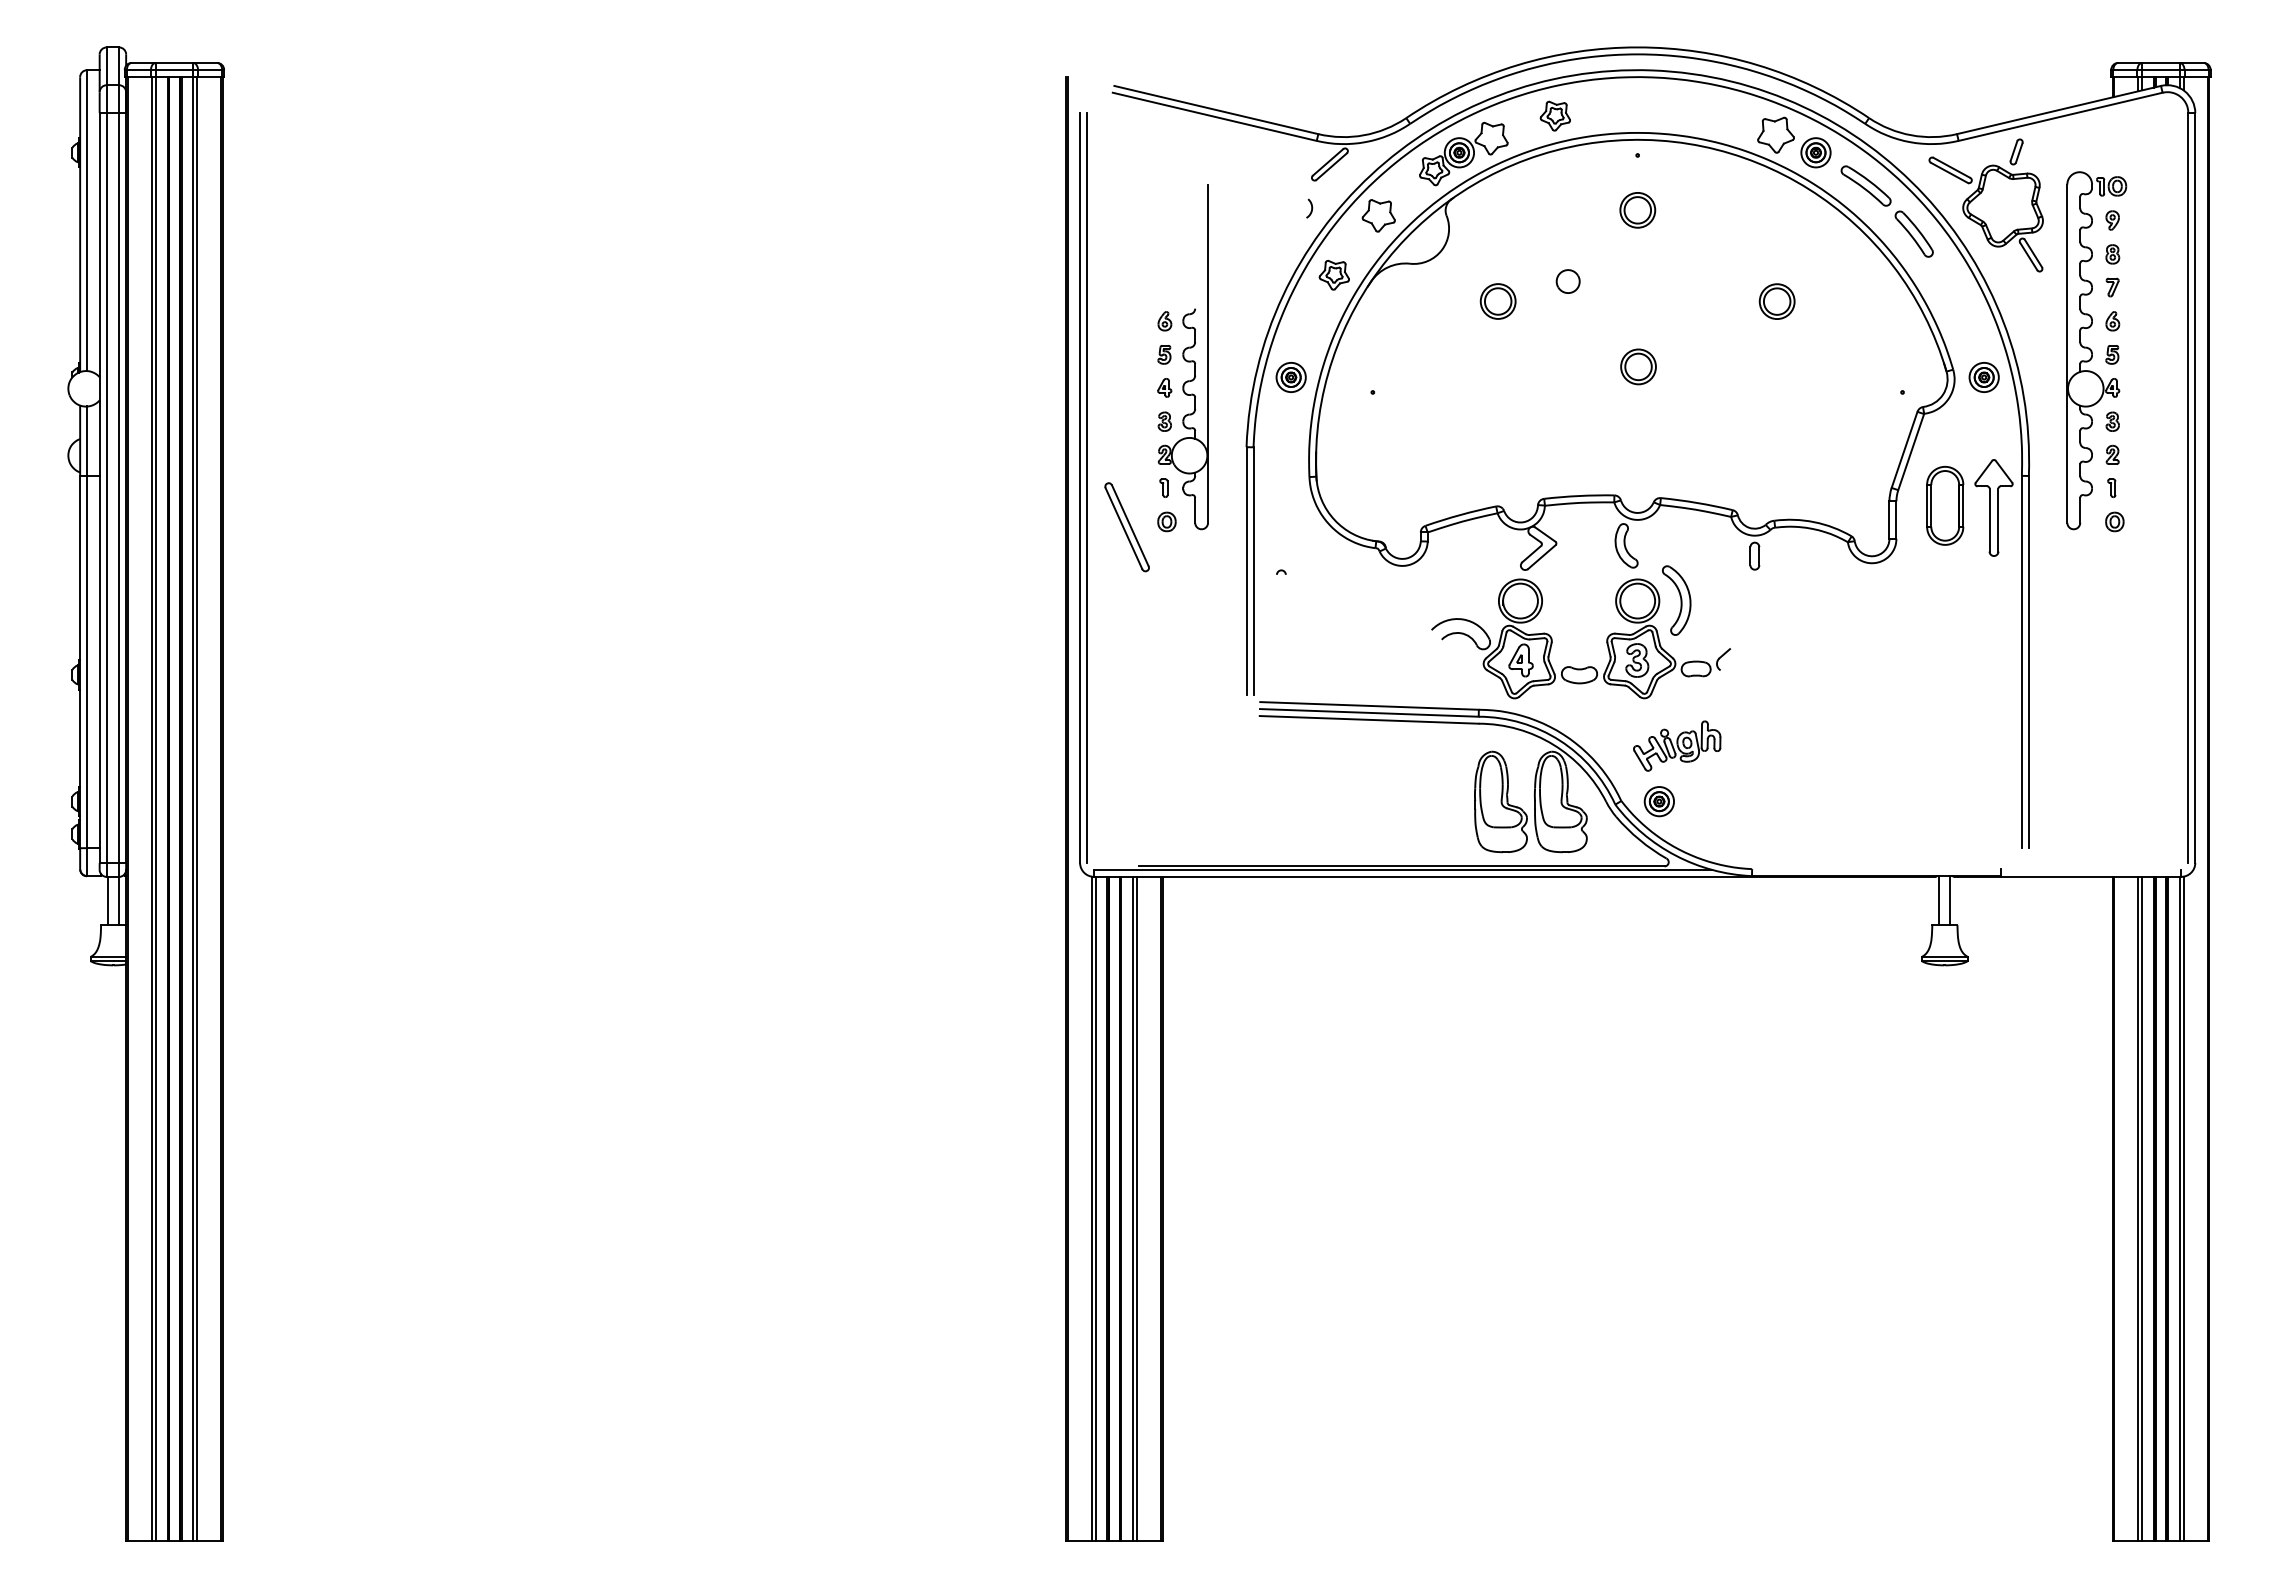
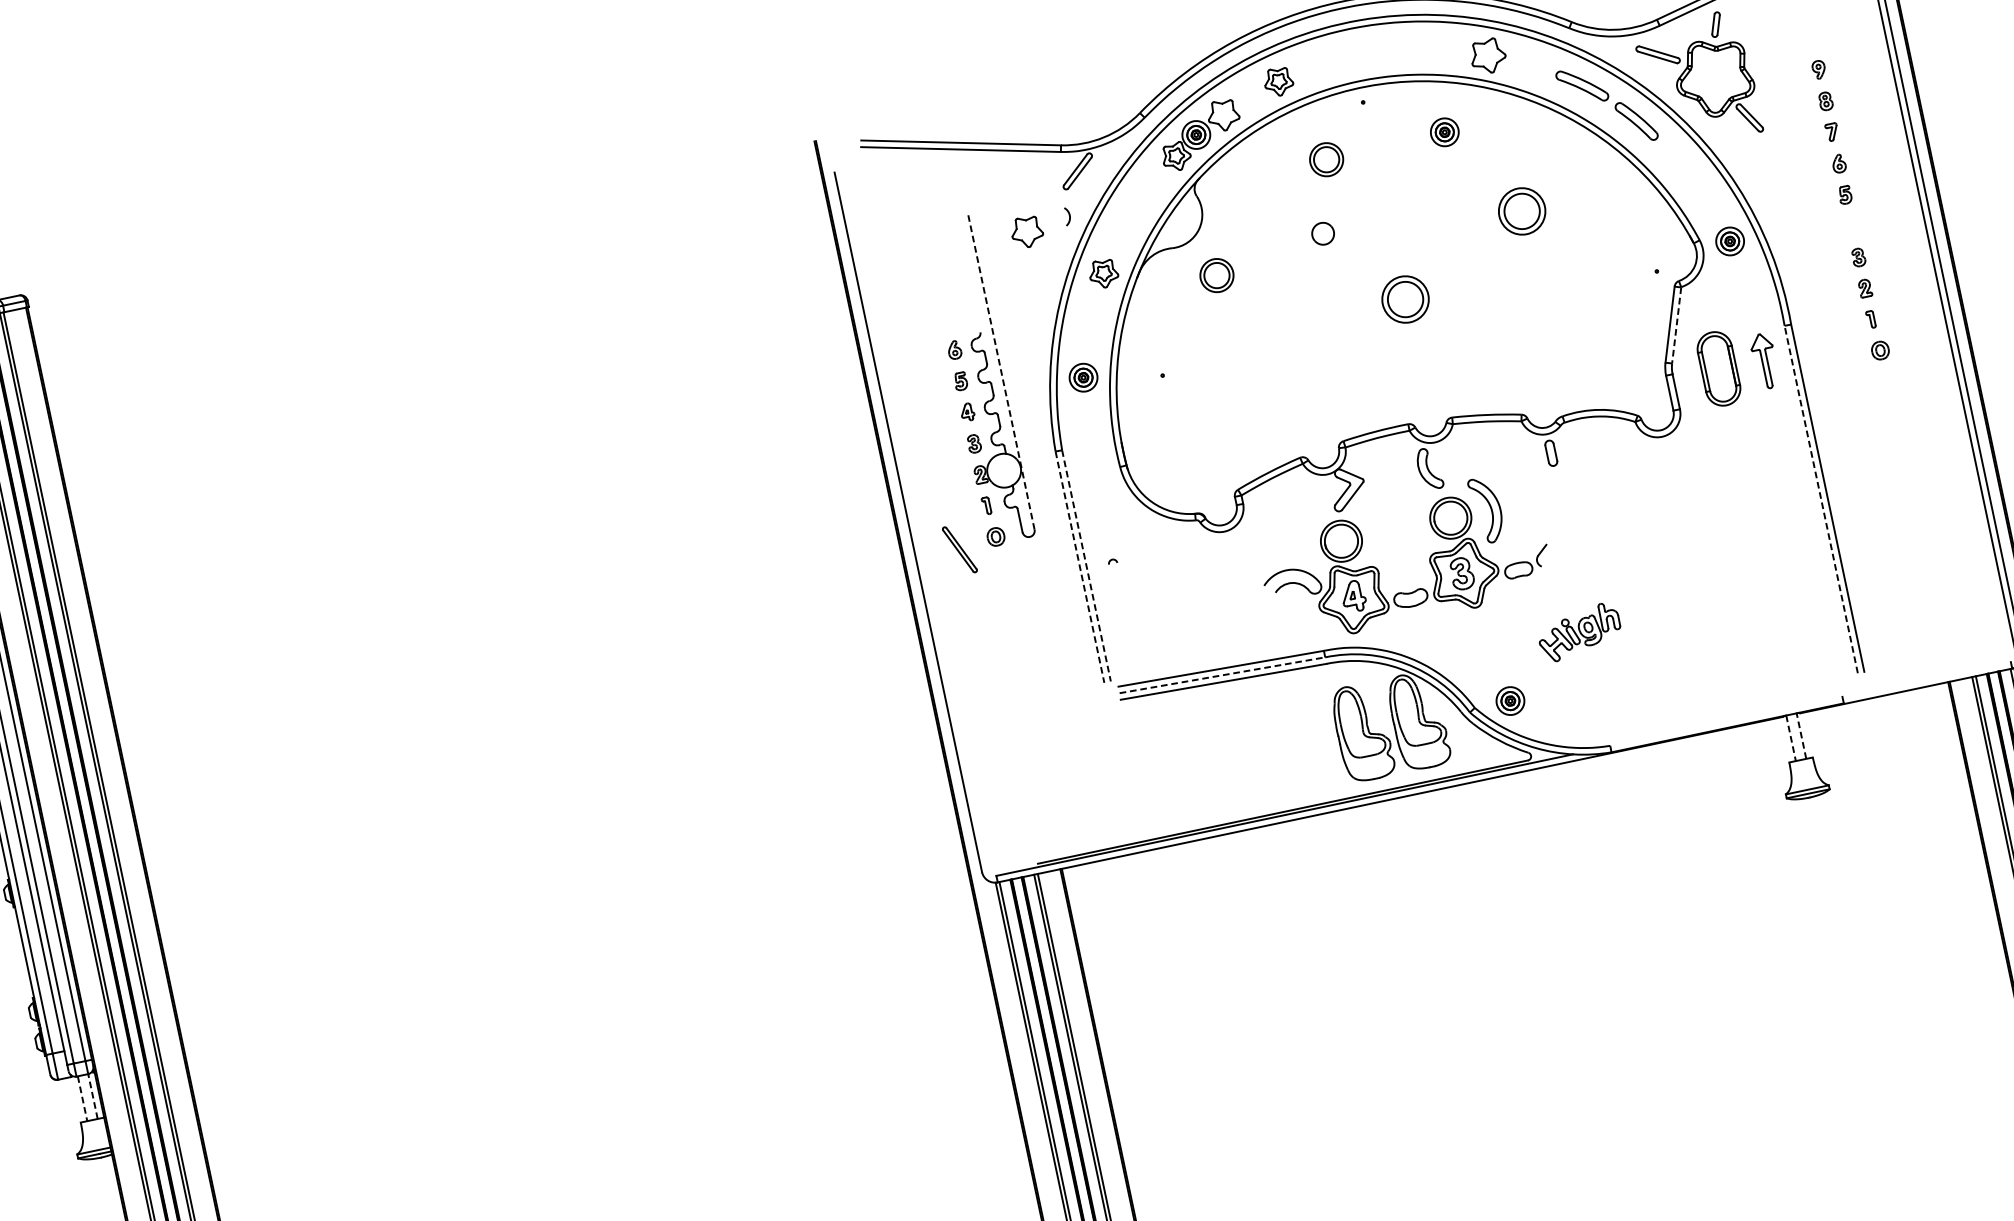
part: (1815, 152) -> (1444, 132), moved
part: (1637, 210) -> (1326, 159), moved
part: (1378, 215) -> (1026, 231), moved
part: (1497, 301) -> (1216, 275), moved
part: (1776, 301) -> (1521, 211), size x1.4
part: (2096, 350) -> (1829, 194), removed
line: (1208, 353) -> (1001, 371), solid -> dashed
part: (1638, 366) -> (1405, 299), size x1.4
line: (1911, 452) -> (1677, 325), solid -> dashed
line: (1087, 487) -> (915, 520), removed
part: (1993, 507) -> (1764, 360), size x0.6
part: (1126, 527) -> (959, 550), size x0.6
line: (1246, 571) -> (1079, 567), solid -> dashed
line: (1253, 571) -> (1086, 566), solid -> dashed
line: (2021, 661) -> (1820, 499), solid -> dashed
line: (1369, 712) -> (1222, 674), solid -> dashed
part: (1677, 745) -> (1579, 631), moved
line: (119, 900) -> (93, 1096), solid -> dashed
line: (1950, 900) -> (1801, 736), solid -> dashed
line: (108, 901) -> (83, 1099), solid -> dashed
line: (1939, 901) -> (1791, 739), solid -> dashed

